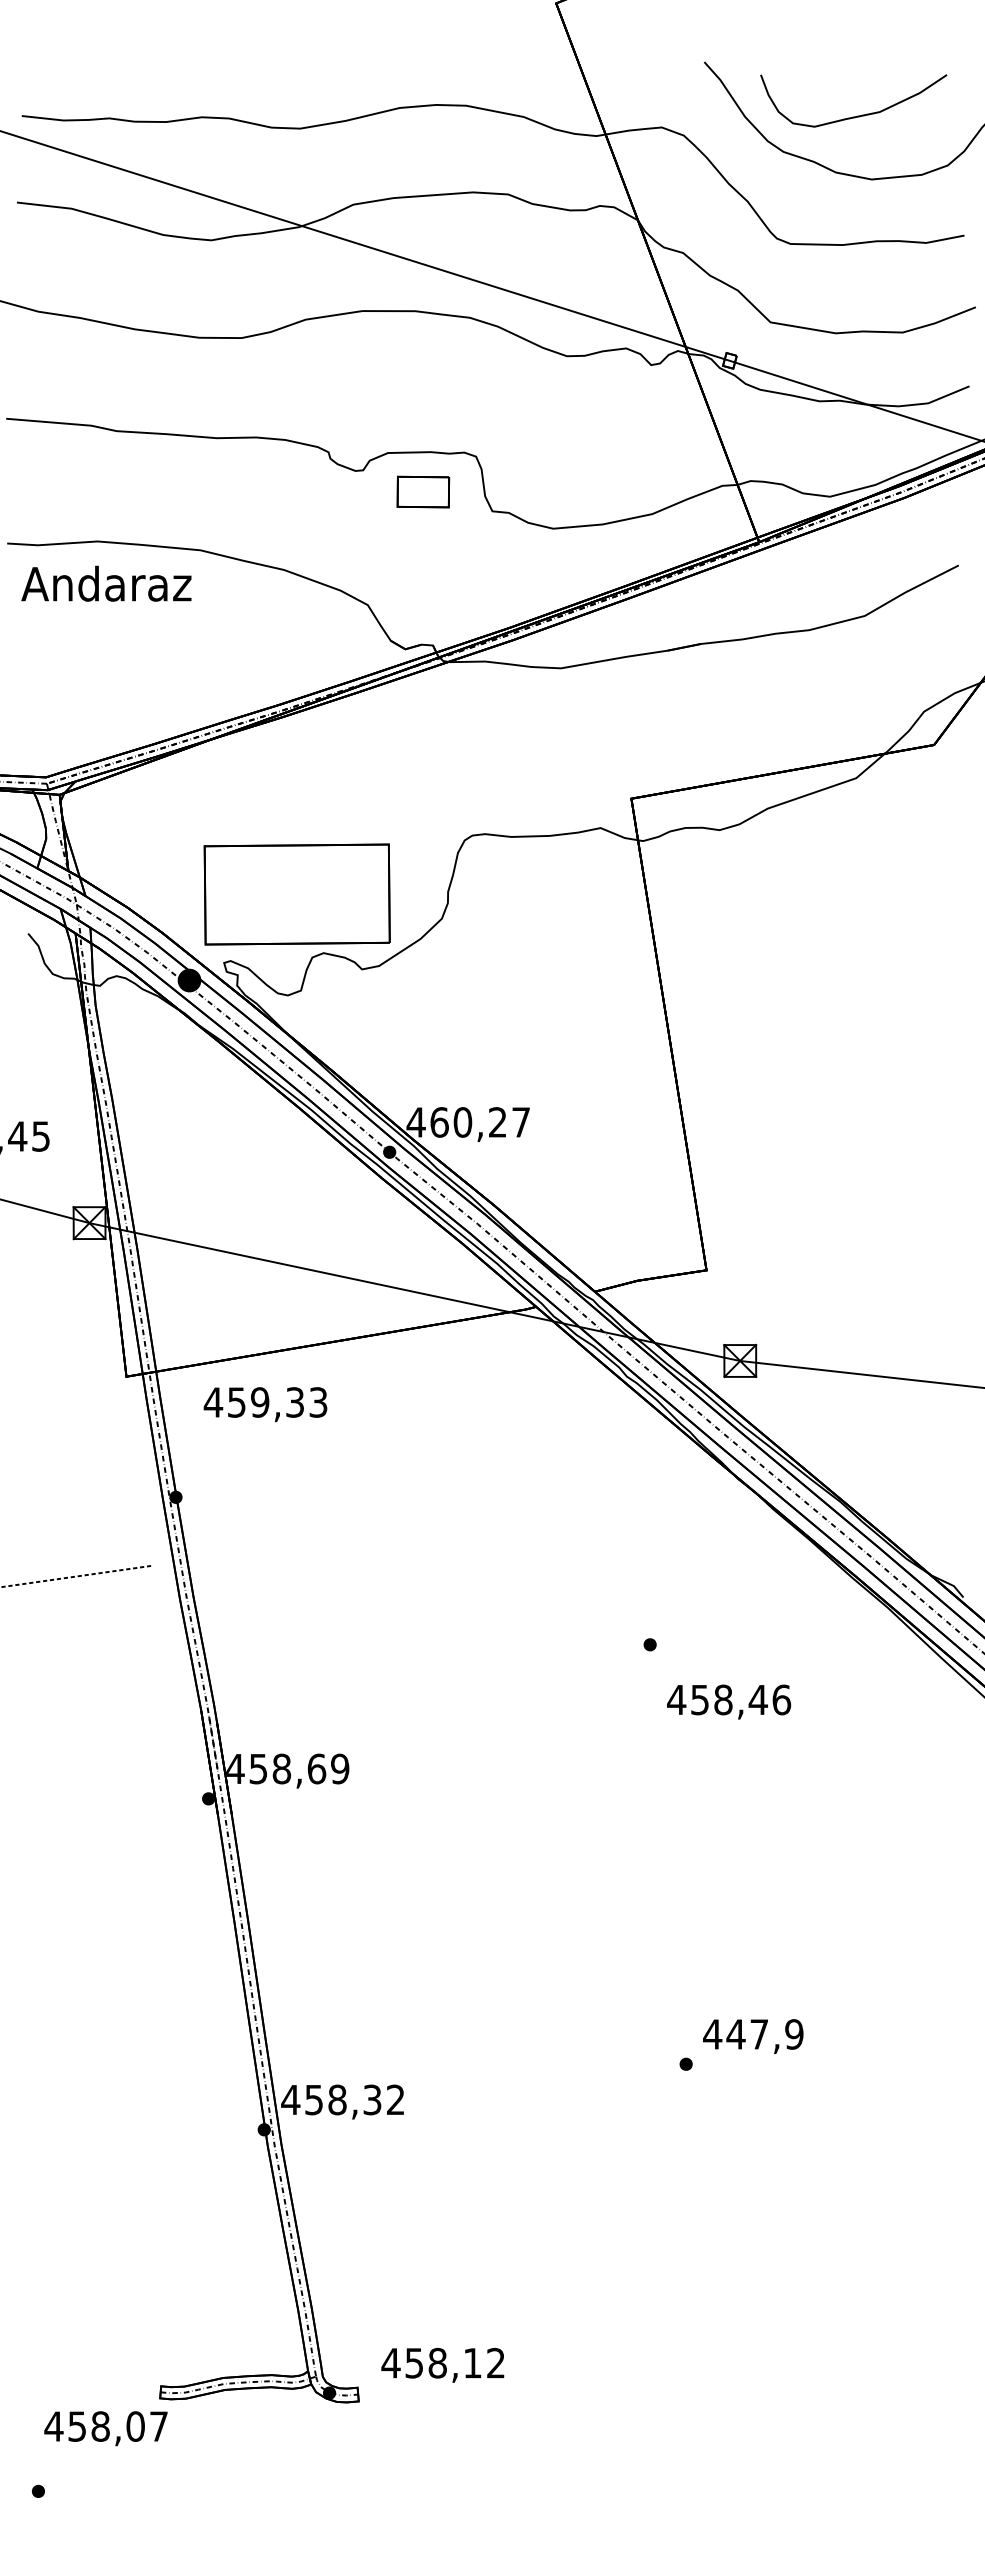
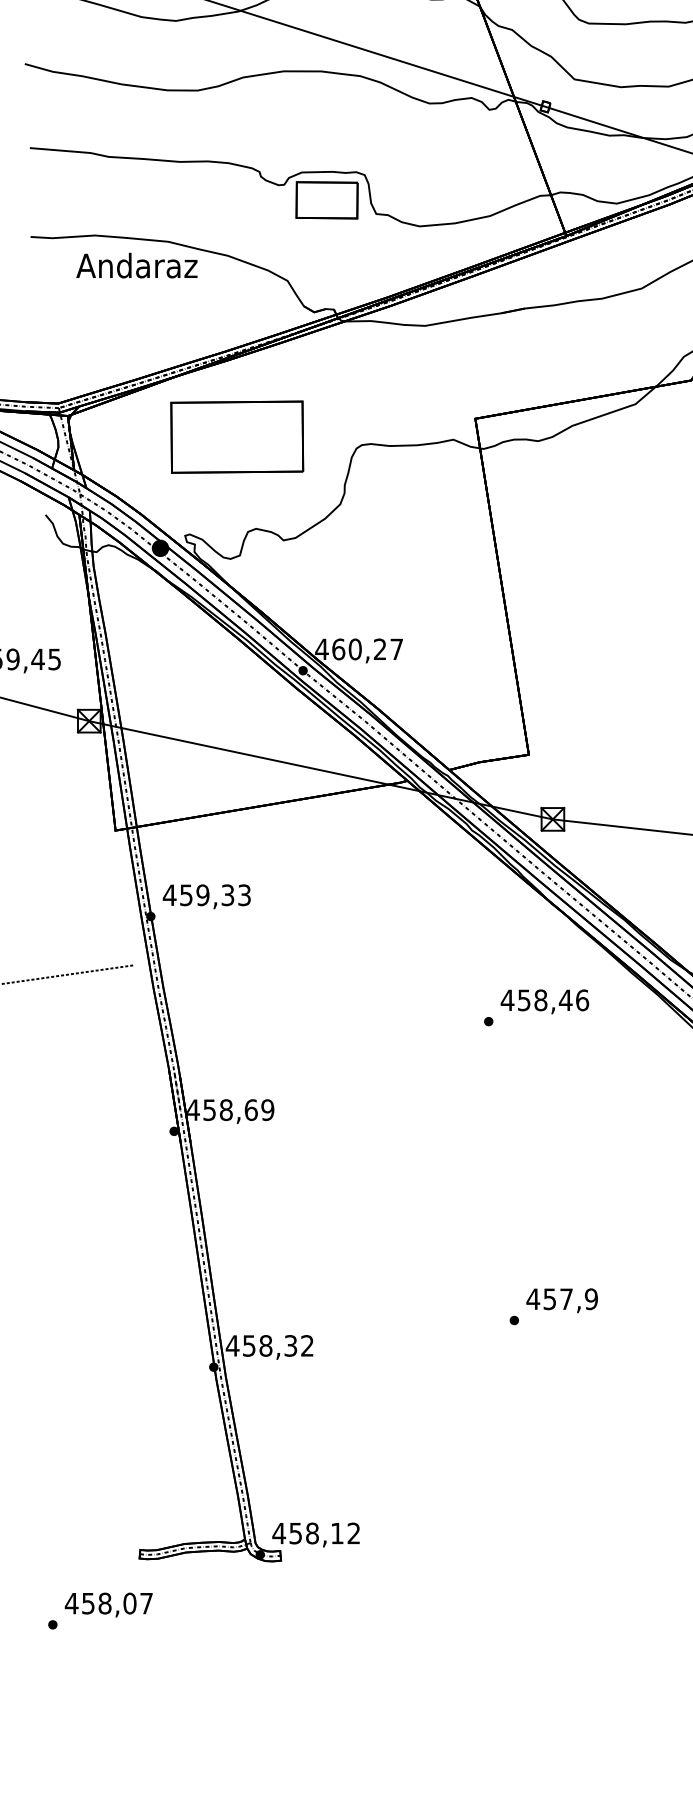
part: (423, 491) -> (327, 199), size x1.67
text: (106, 583) -> (136, 265), moved
part: (296, 894) -> (236, 437), moved
text: (265, 1404) -> (206, 896), moved
text: (729, 1701) -> (545, 1001), moved
text: (735, 2034) -> (549, 1299), 447,9 -> 457,9
text: (442, 2364) -> (315, 1534), moved
text: (105, 2428) -> (108, 1604), moved

